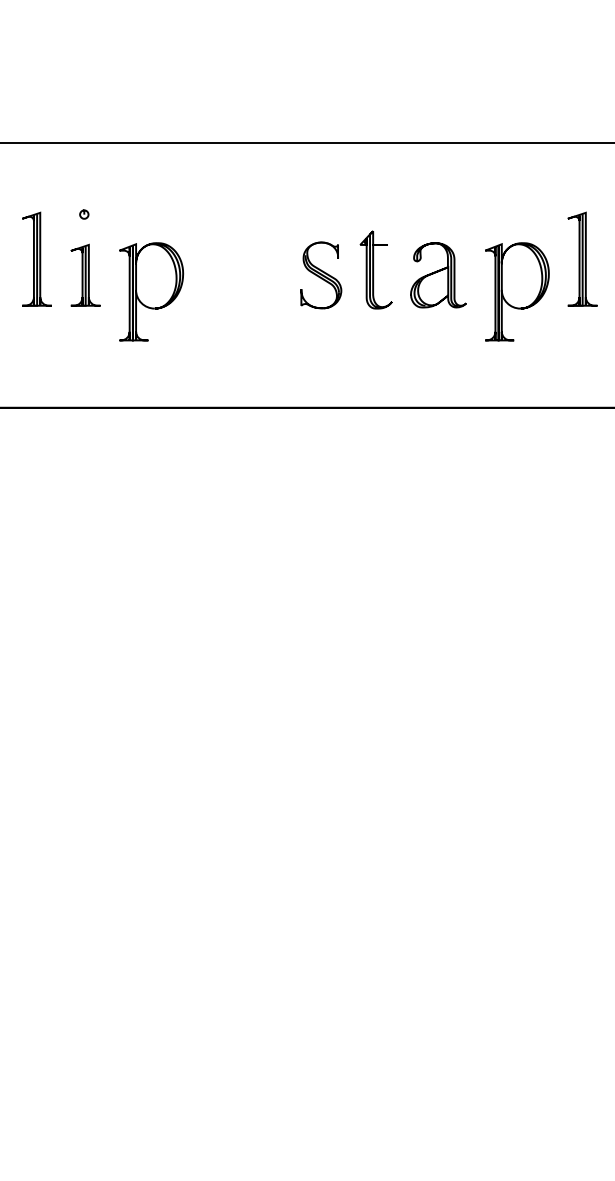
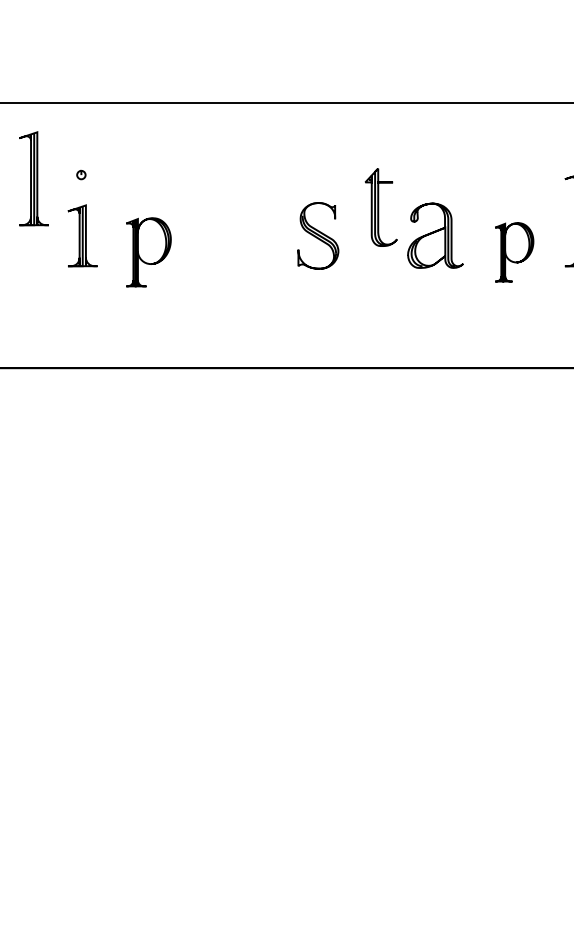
part: (36, 258) -> (33, 177), moved
curve: (374, 269) -> (379, 206), moved
part: (151, 291) -> (148, 251), size x0.7
part: (517, 291) -> (514, 251), size x0.6

